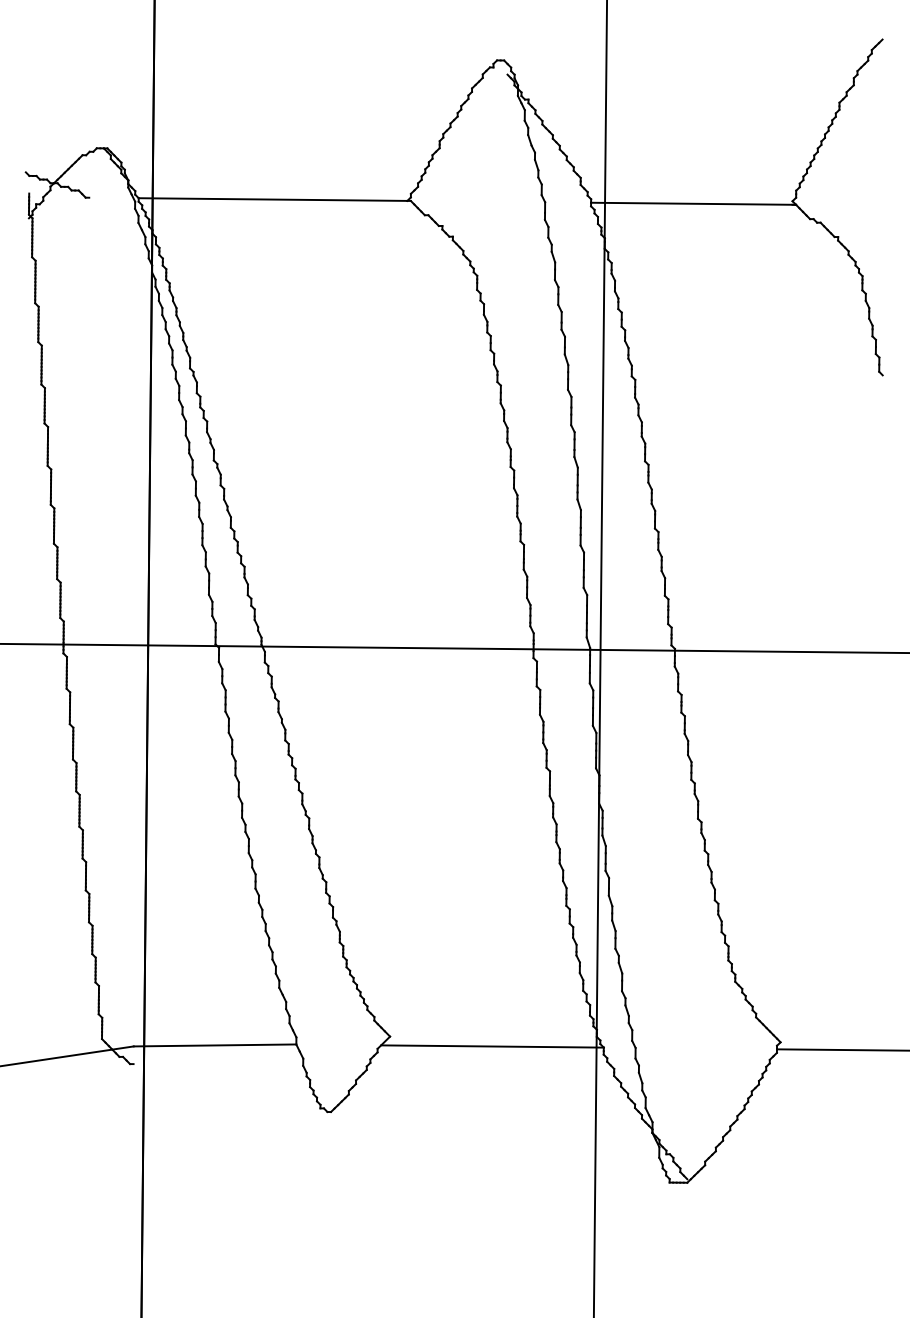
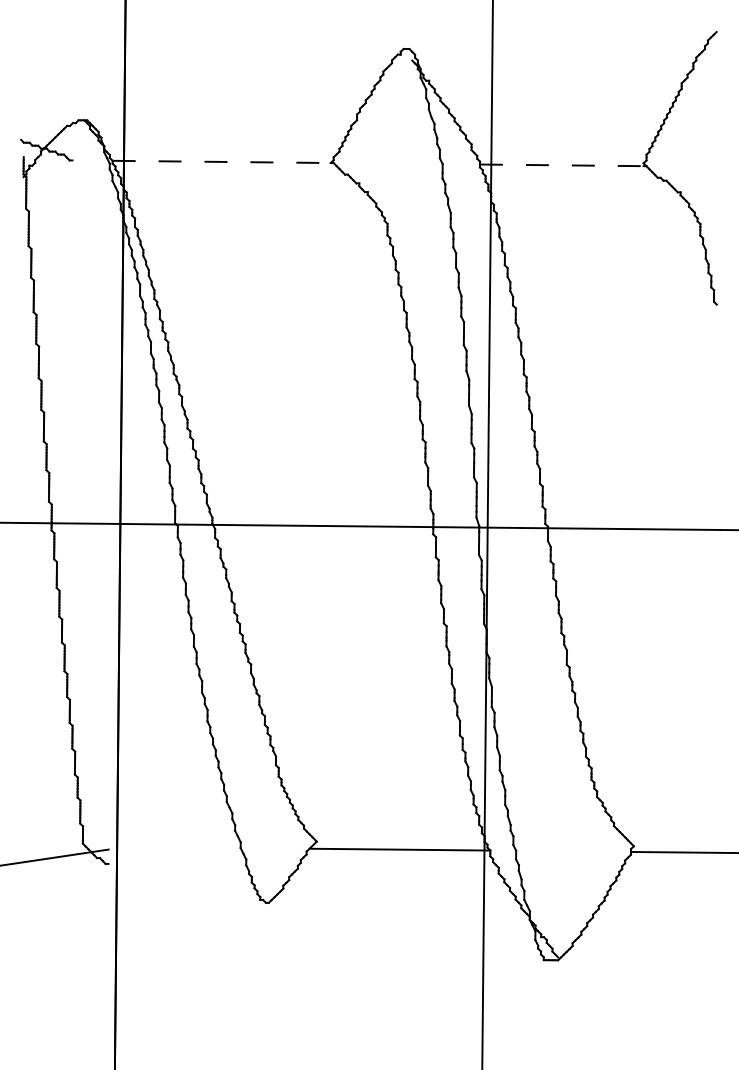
line: (273, 199) -> (222, 161), solid -> dashed
line: (693, 203) -> (563, 165), solid -> dashed
line: (214, 1045) -> (174, 848), removed

